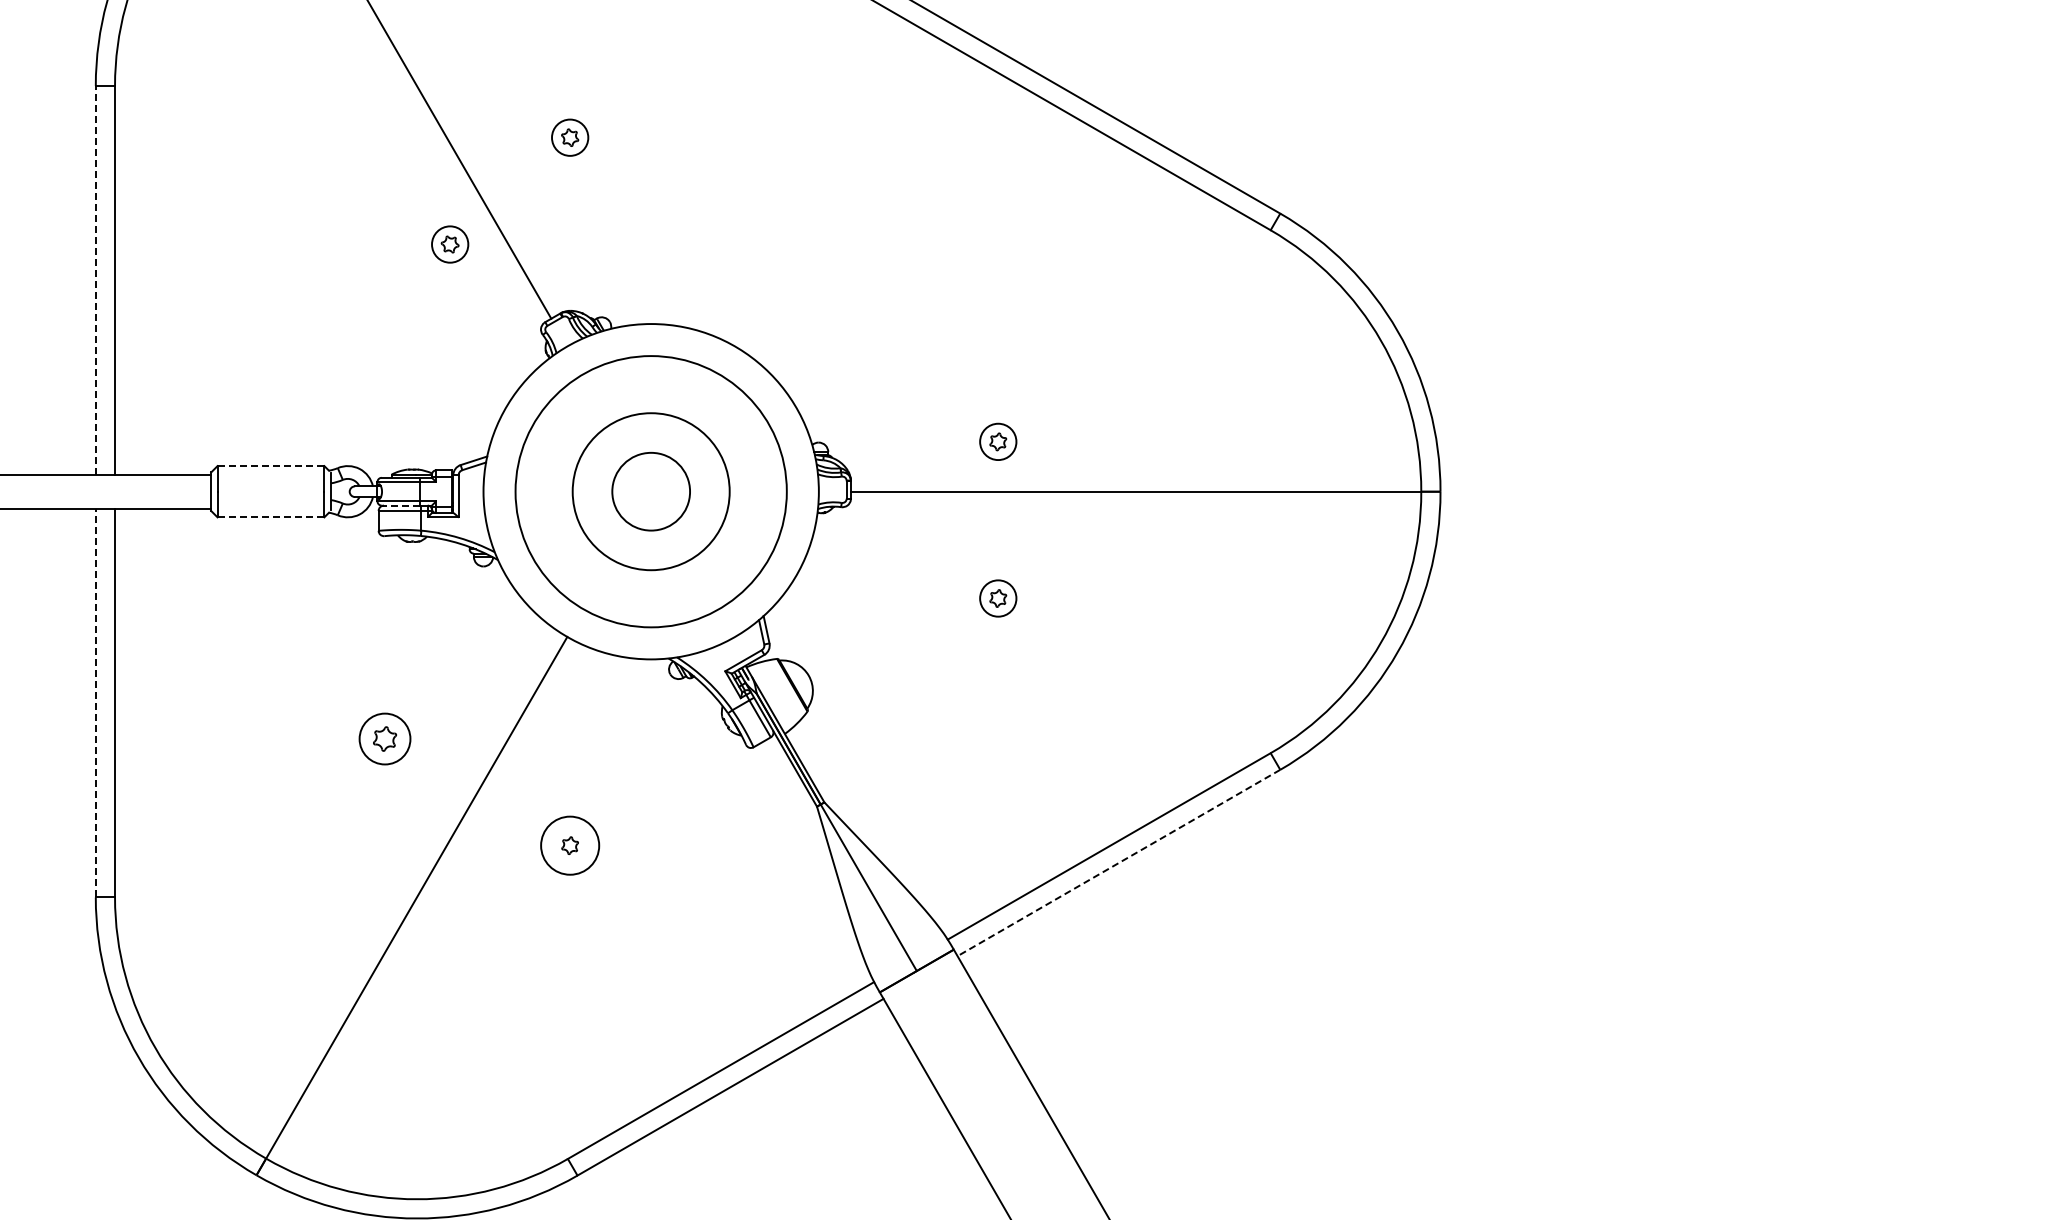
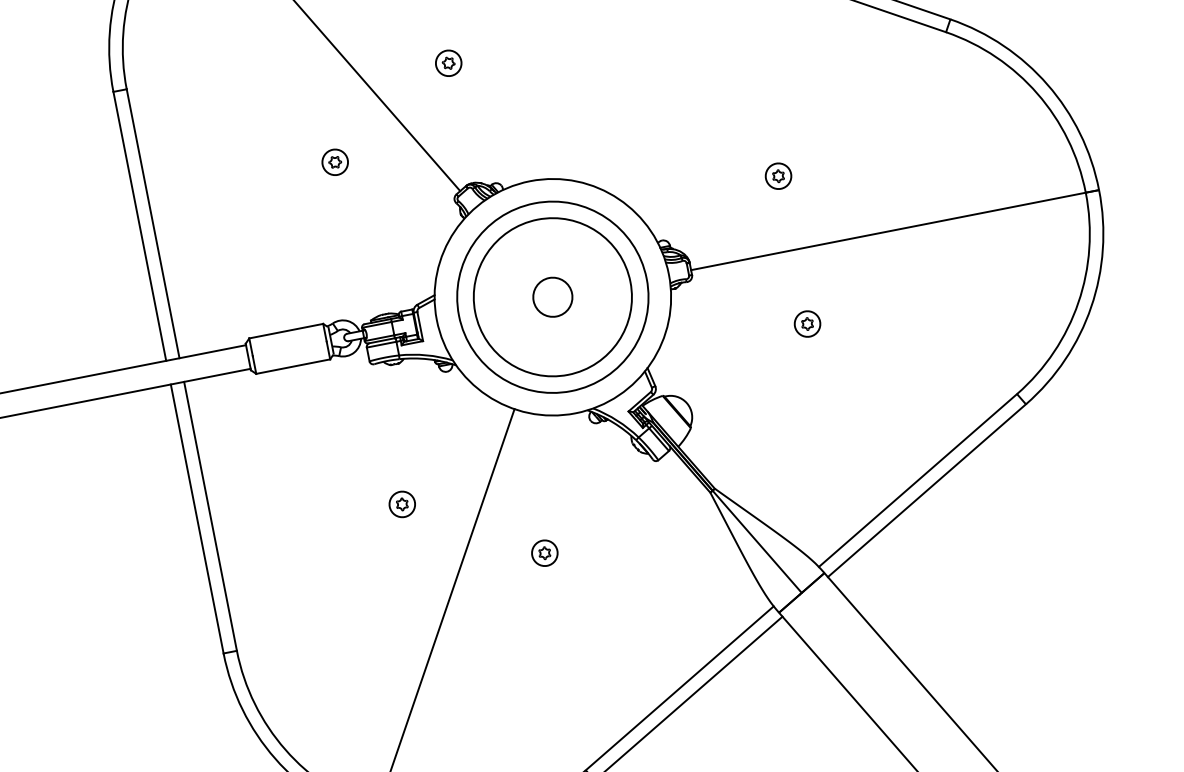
part: (450, 244) -> (335, 162), moved
line: (95, 279) -> (139, 225), dashed -> solid
part: (998, 441) -> (778, 175), moved
line: (270, 466) -> (285, 331), dashed -> solid
circle: (650, 491) -> (552, 297), size x0.71
circle: (651, 491) -> (553, 297), size x1.43
line: (400, 505) -> (381, 340), dashed -> solid
line: (271, 517) -> (293, 366), dashed -> solid
line: (95, 702) -> (196, 518), dashed -> solid
part: (385, 738) -> (402, 504), size x0.71
circle: (570, 845) -> (545, 553), size x0.62
line: (1118, 863) -> (926, 491), dashed -> solid

